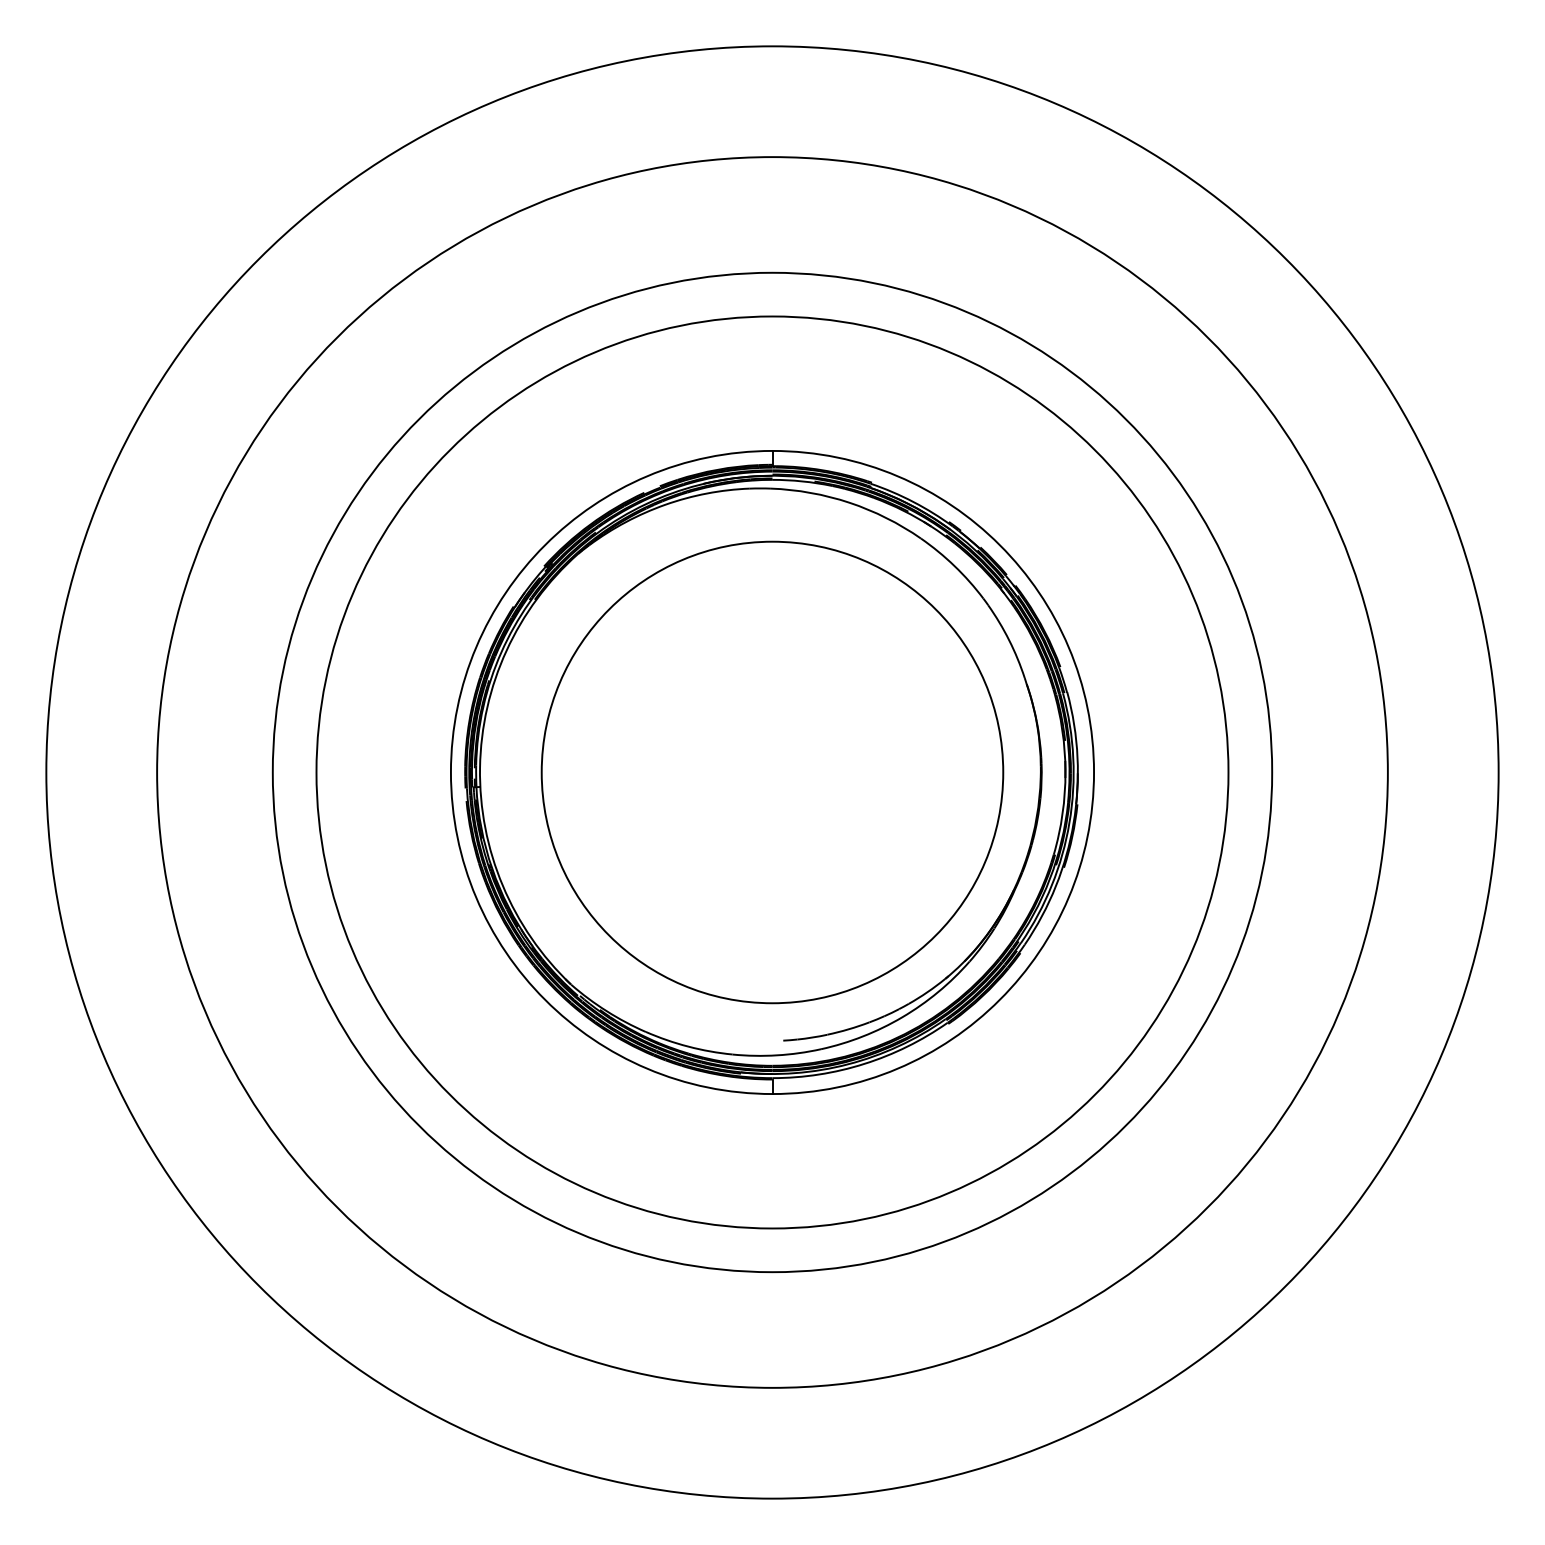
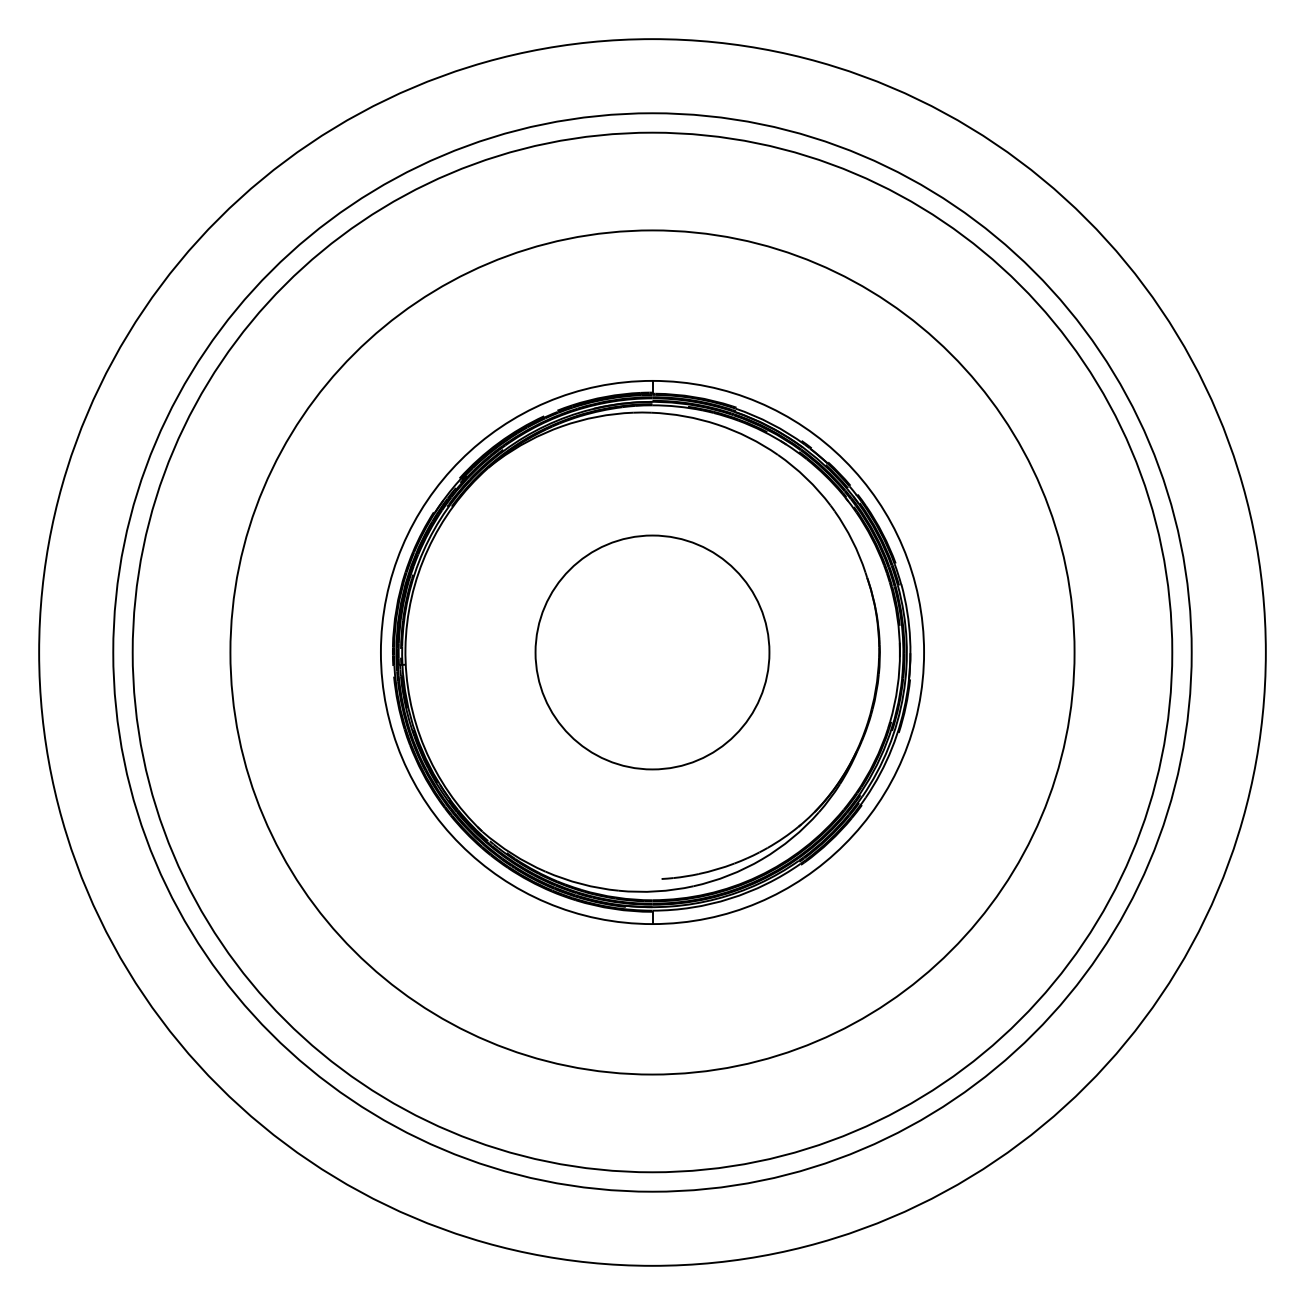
circle: (772, 772) -> (652, 652), size x0.6
circle: (772, 772) -> (652, 652), size x1.4

